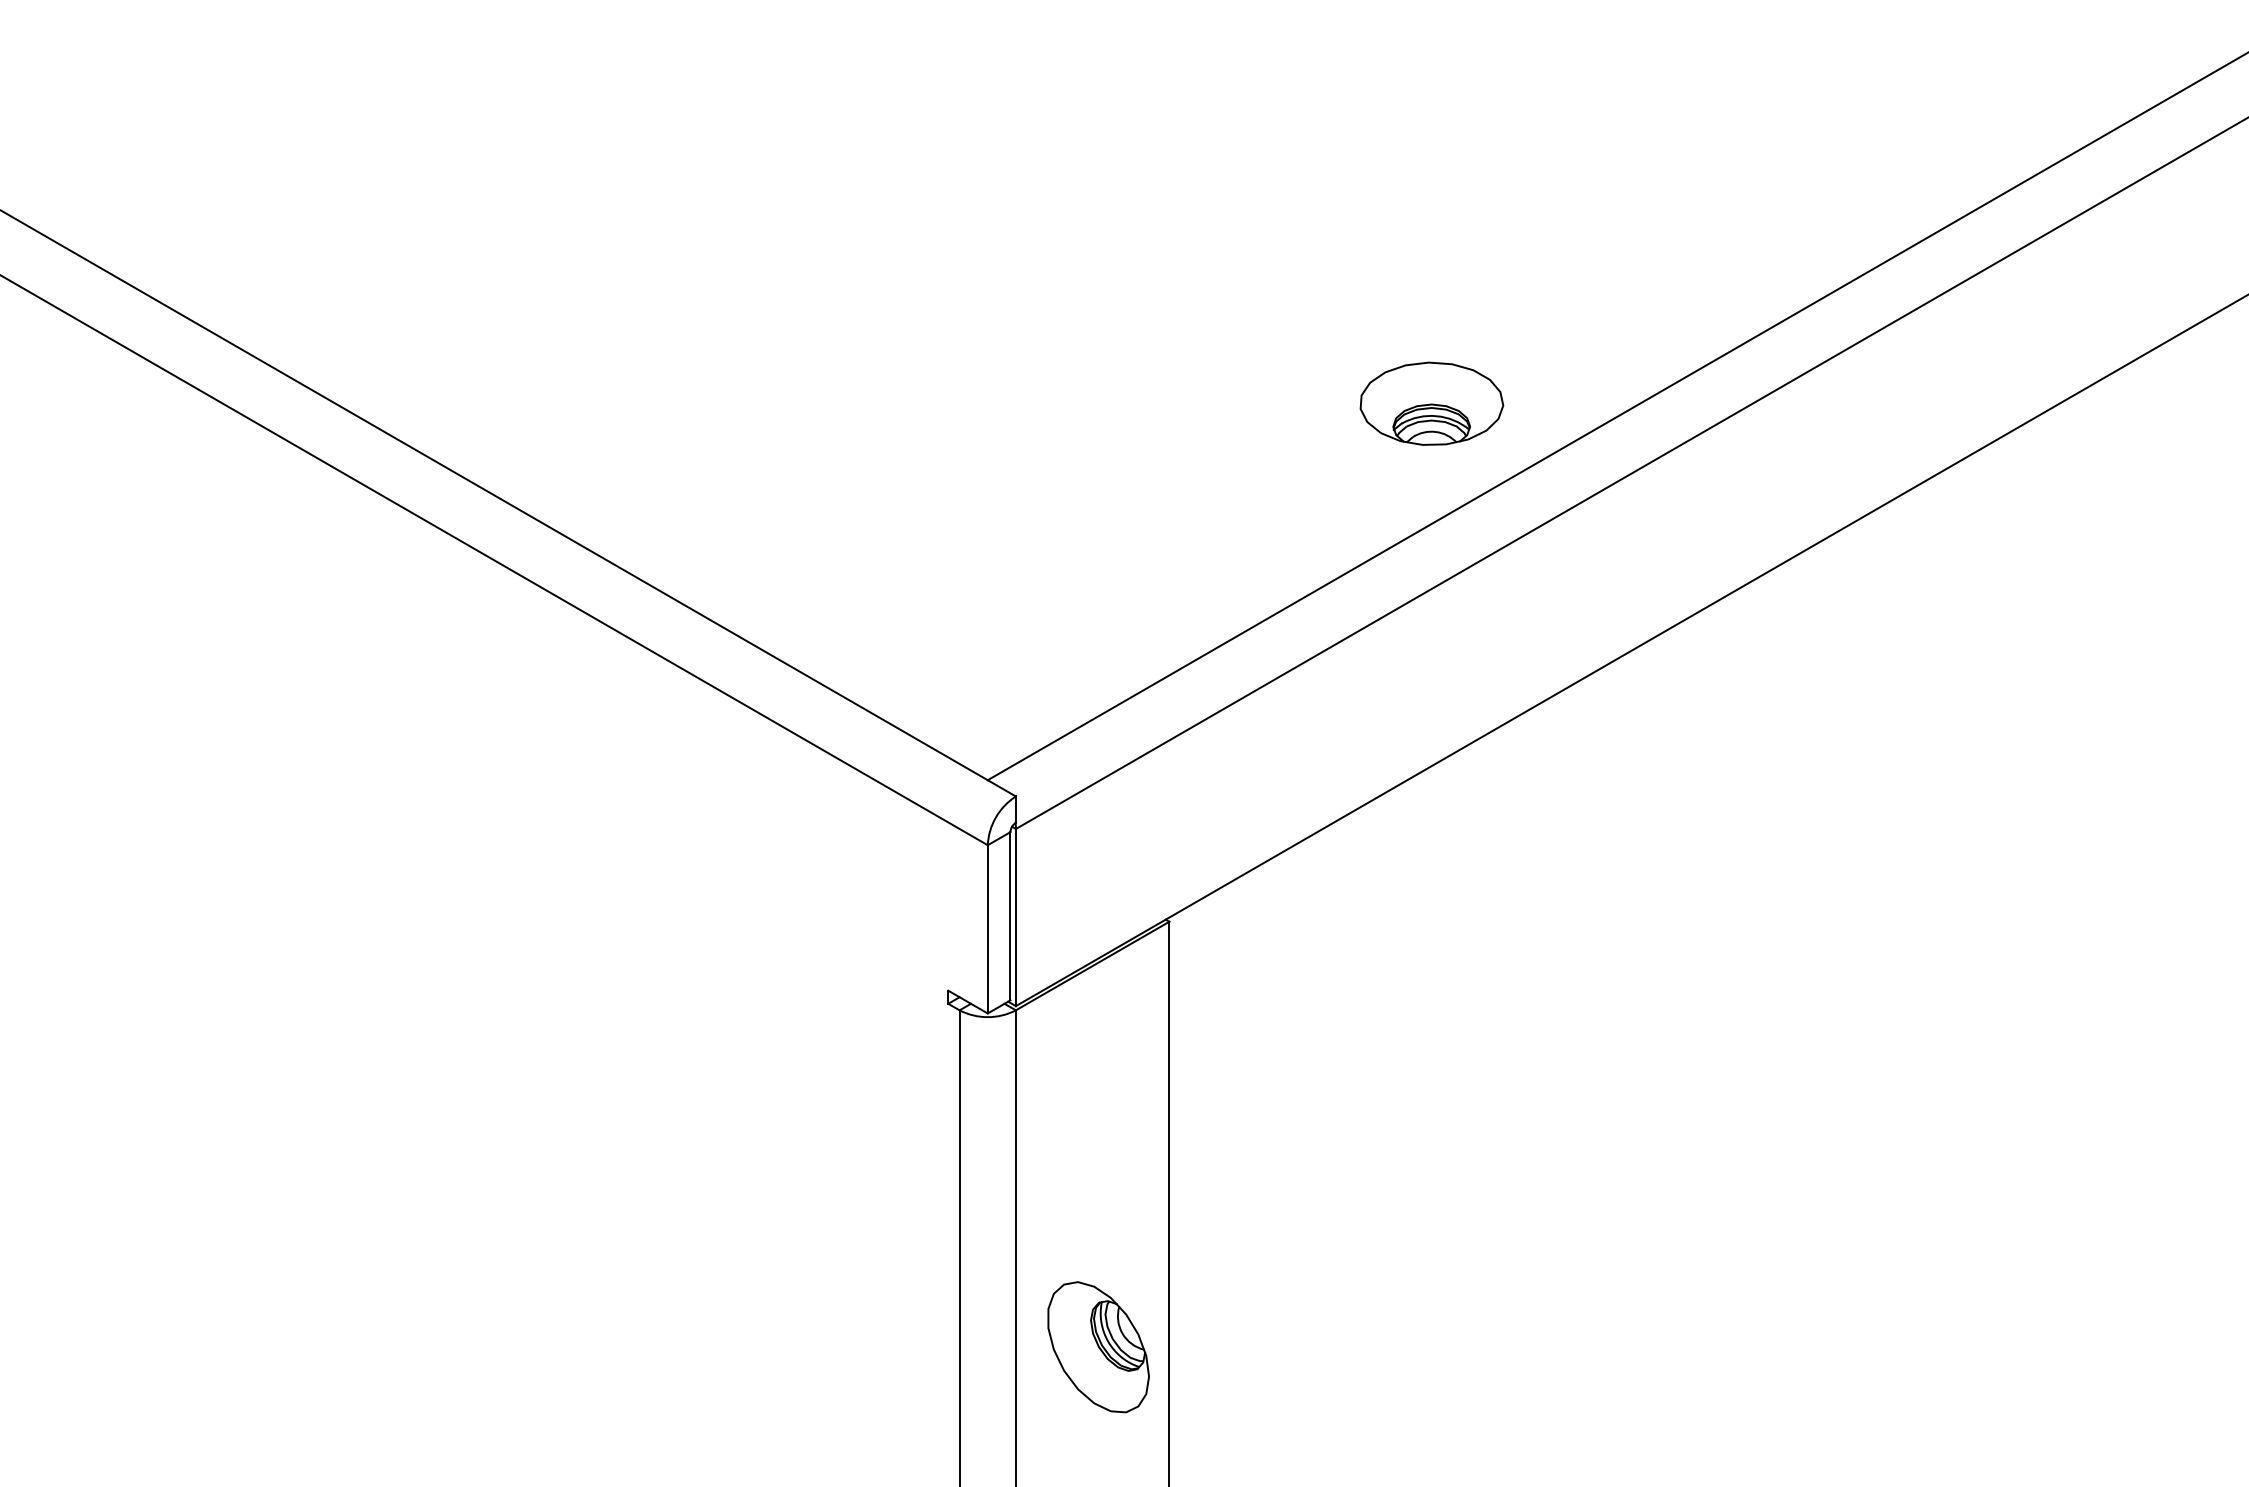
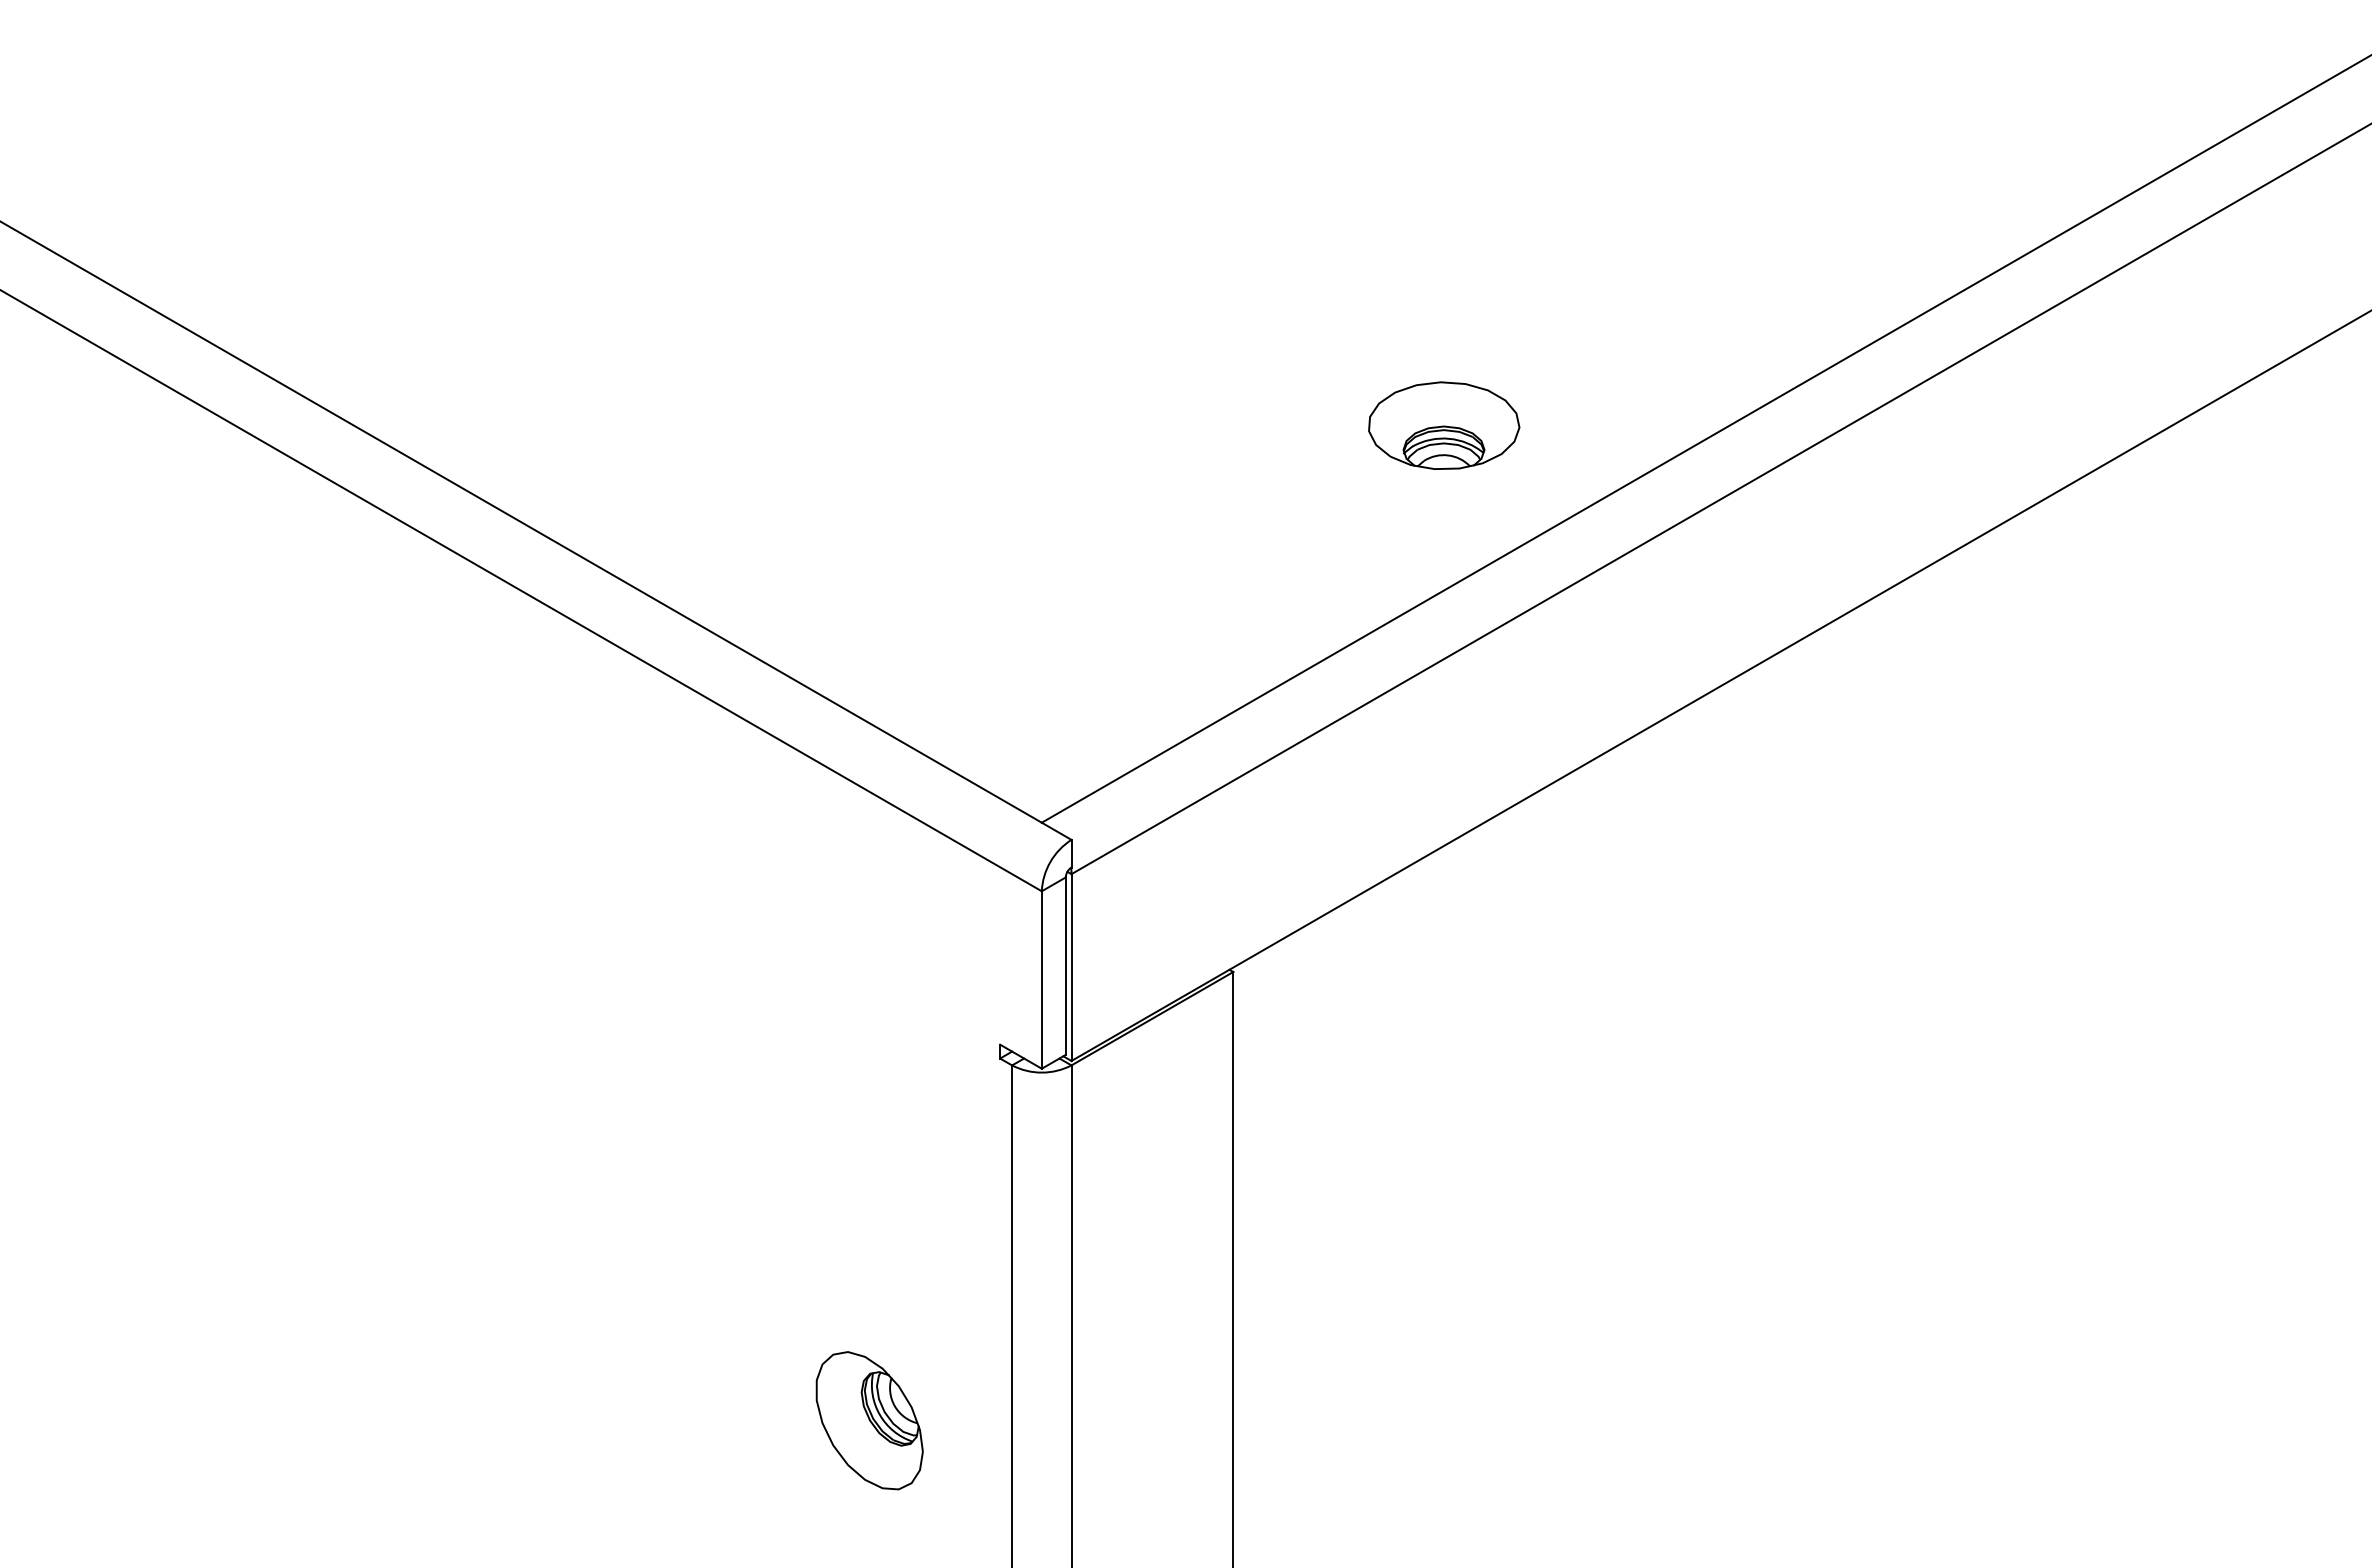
part: (1432, 403) -> (1444, 425), moved
part: (1098, 1347) -> (869, 1420), moved

